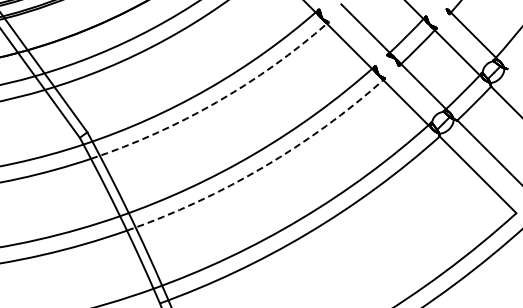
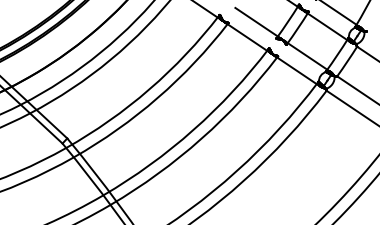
arc: (216, 102) -> (157, 97), dashed -> solid
arc: (263, 167) -> (201, 138), dashed -> solid

